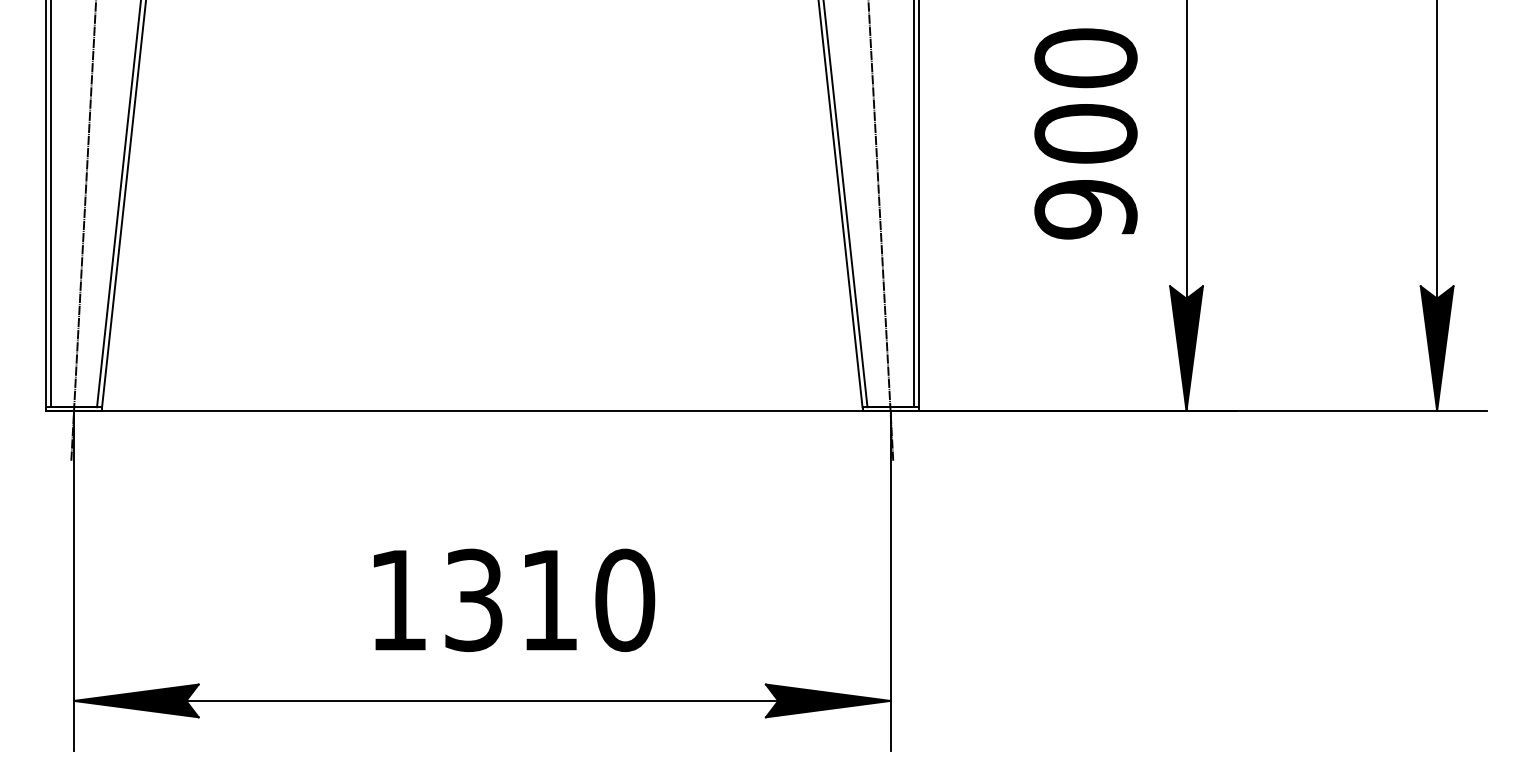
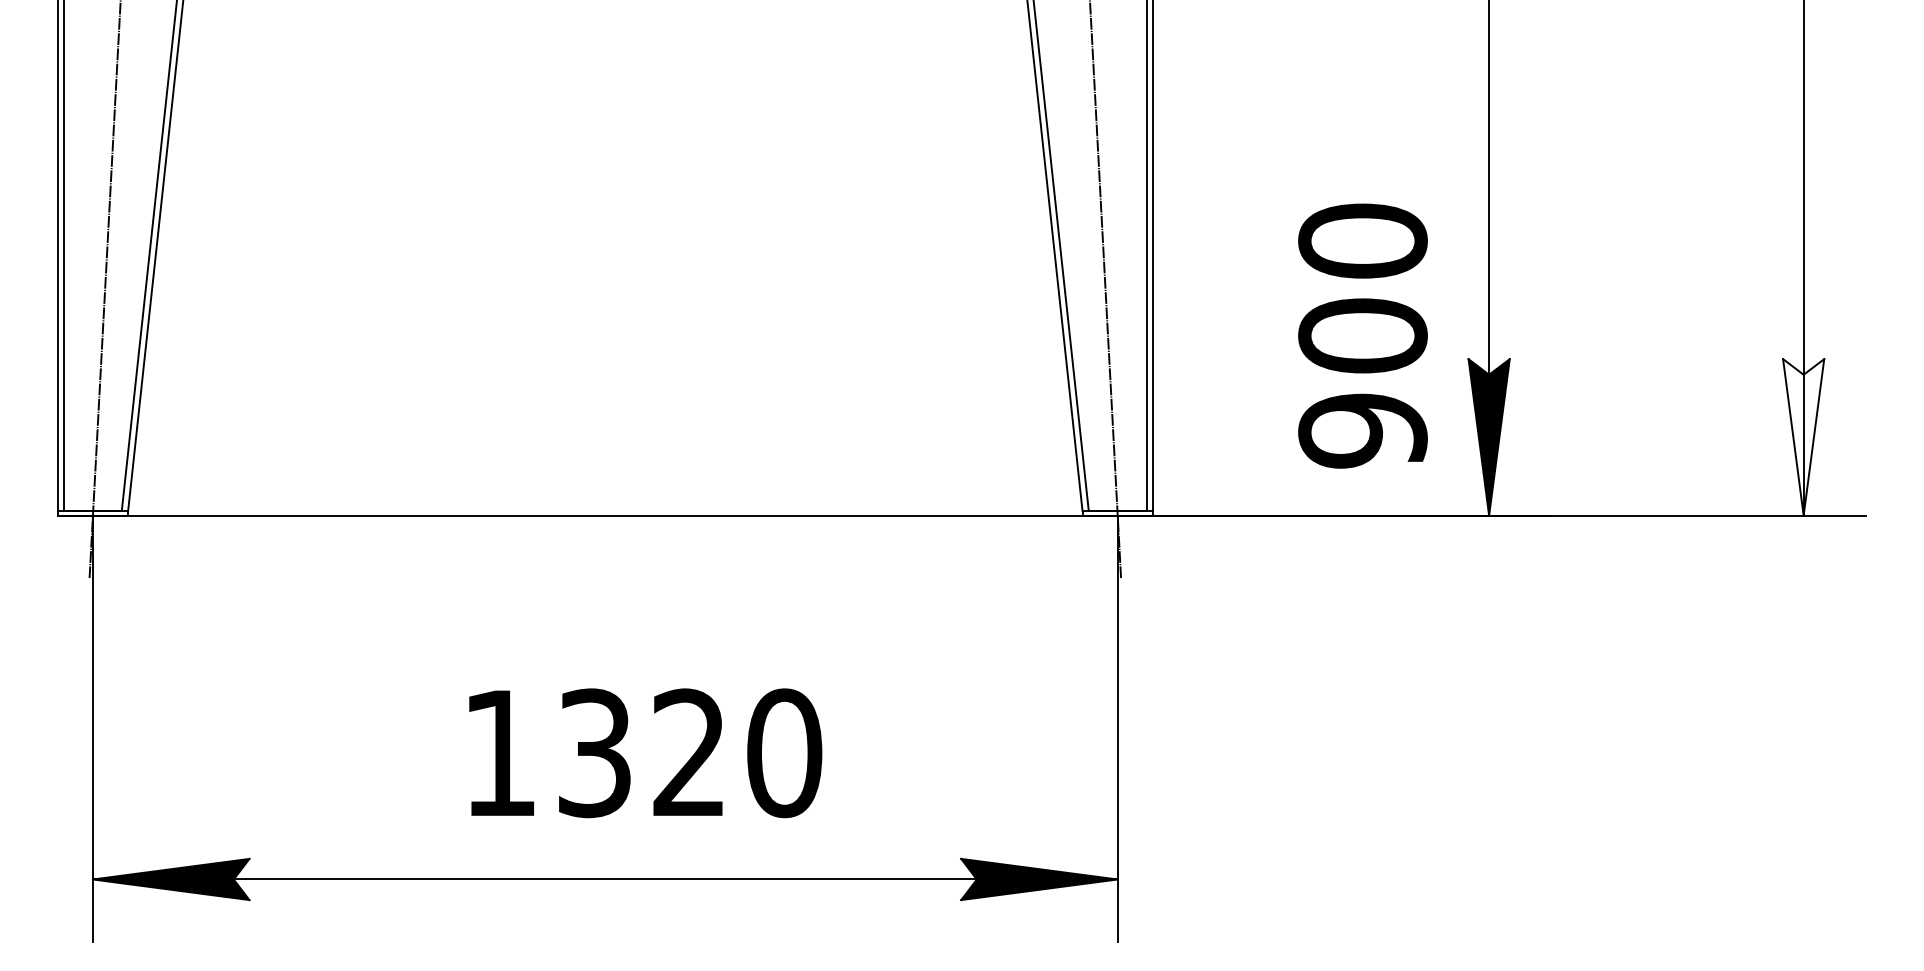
text: (1085, 133) -> (1362, 335), moved
fill: (1436, 348) -> (1802, 437), removed
text: (548, 599) -> (688, 752), 1310 -> 1320

